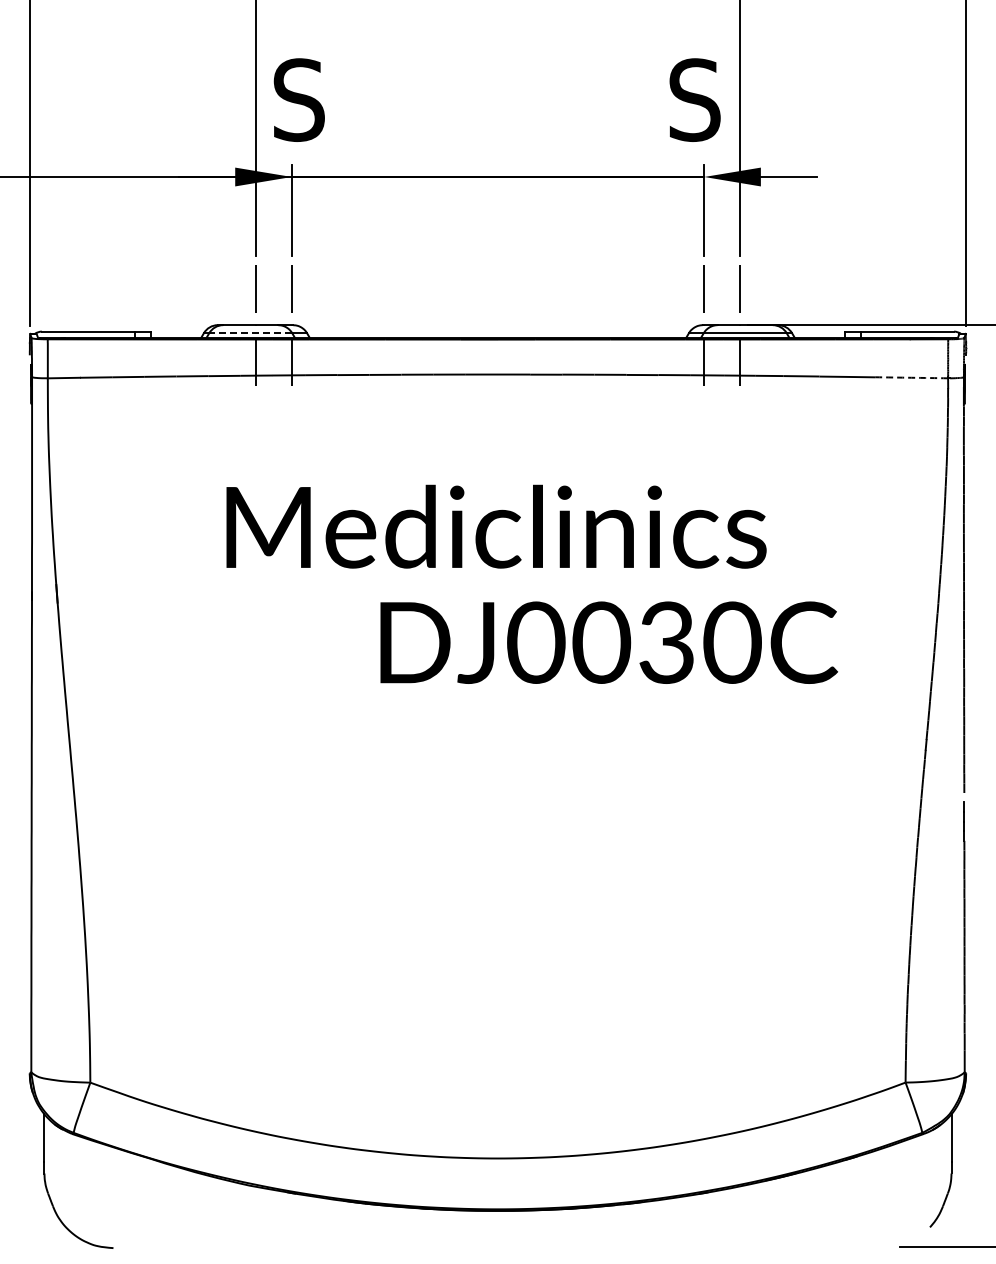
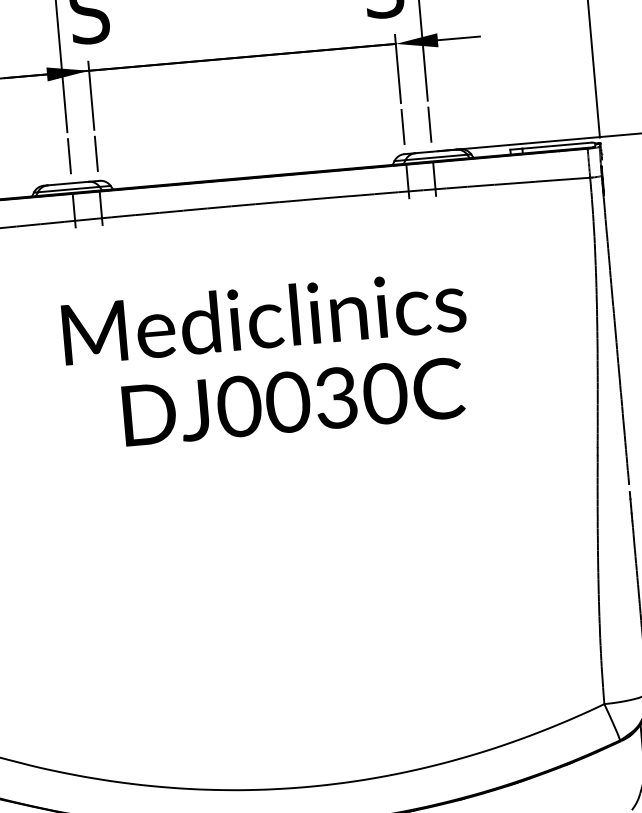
line: (250, 333) -> (68, 189), dashed -> solid
arc: (911, 377) -> (562, 179), dashed -> solid
text: (609, 642) -> (293, 401), moved

